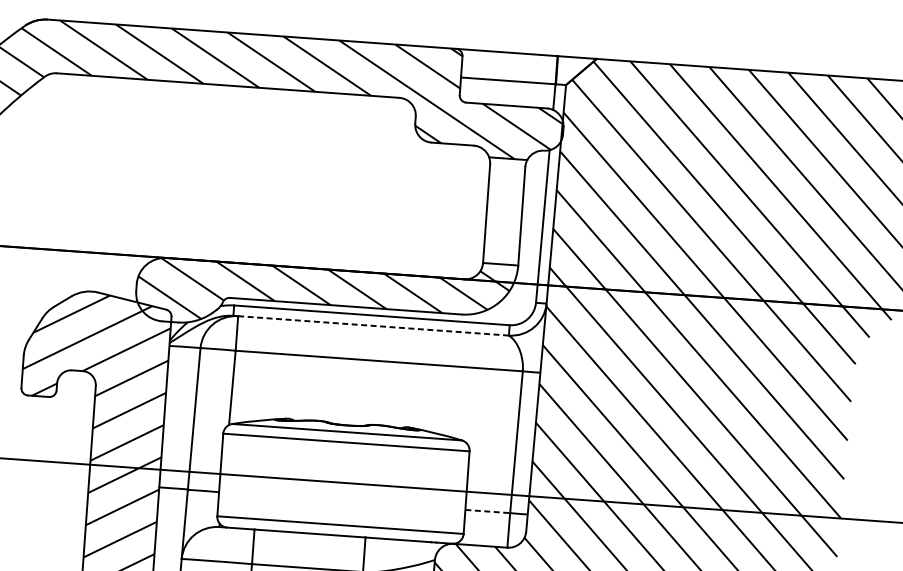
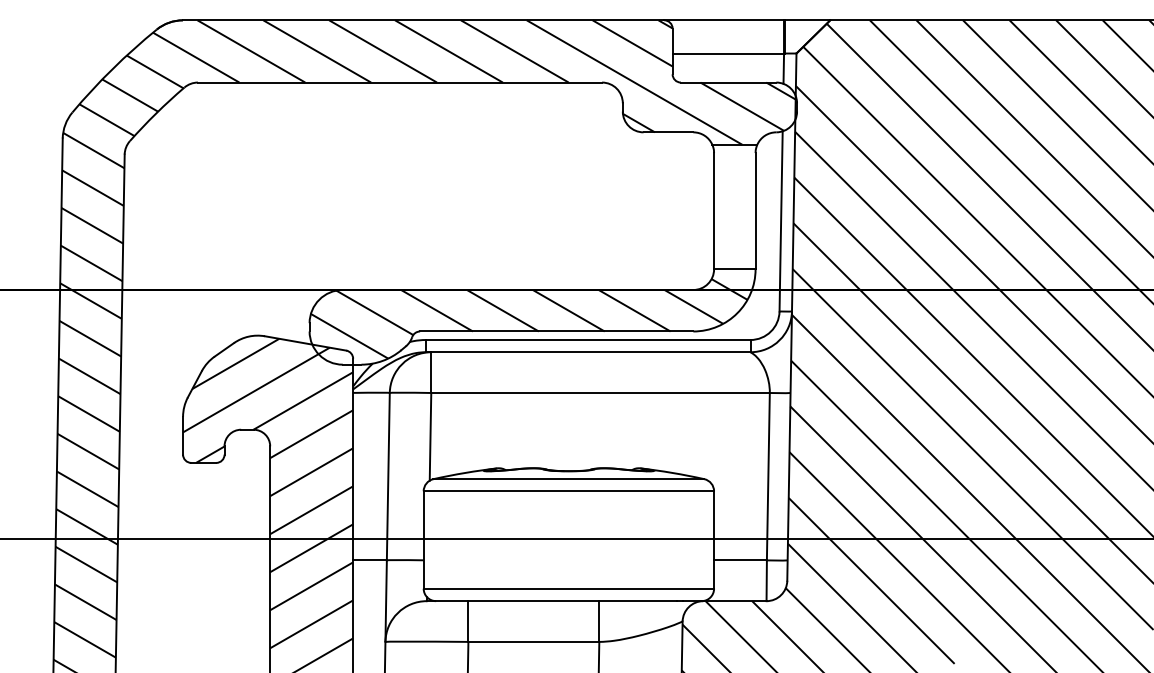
line: (373, 326) -> (590, 352), dashed -> solid
line: (488, 511) -> (741, 560), dashed -> solid

